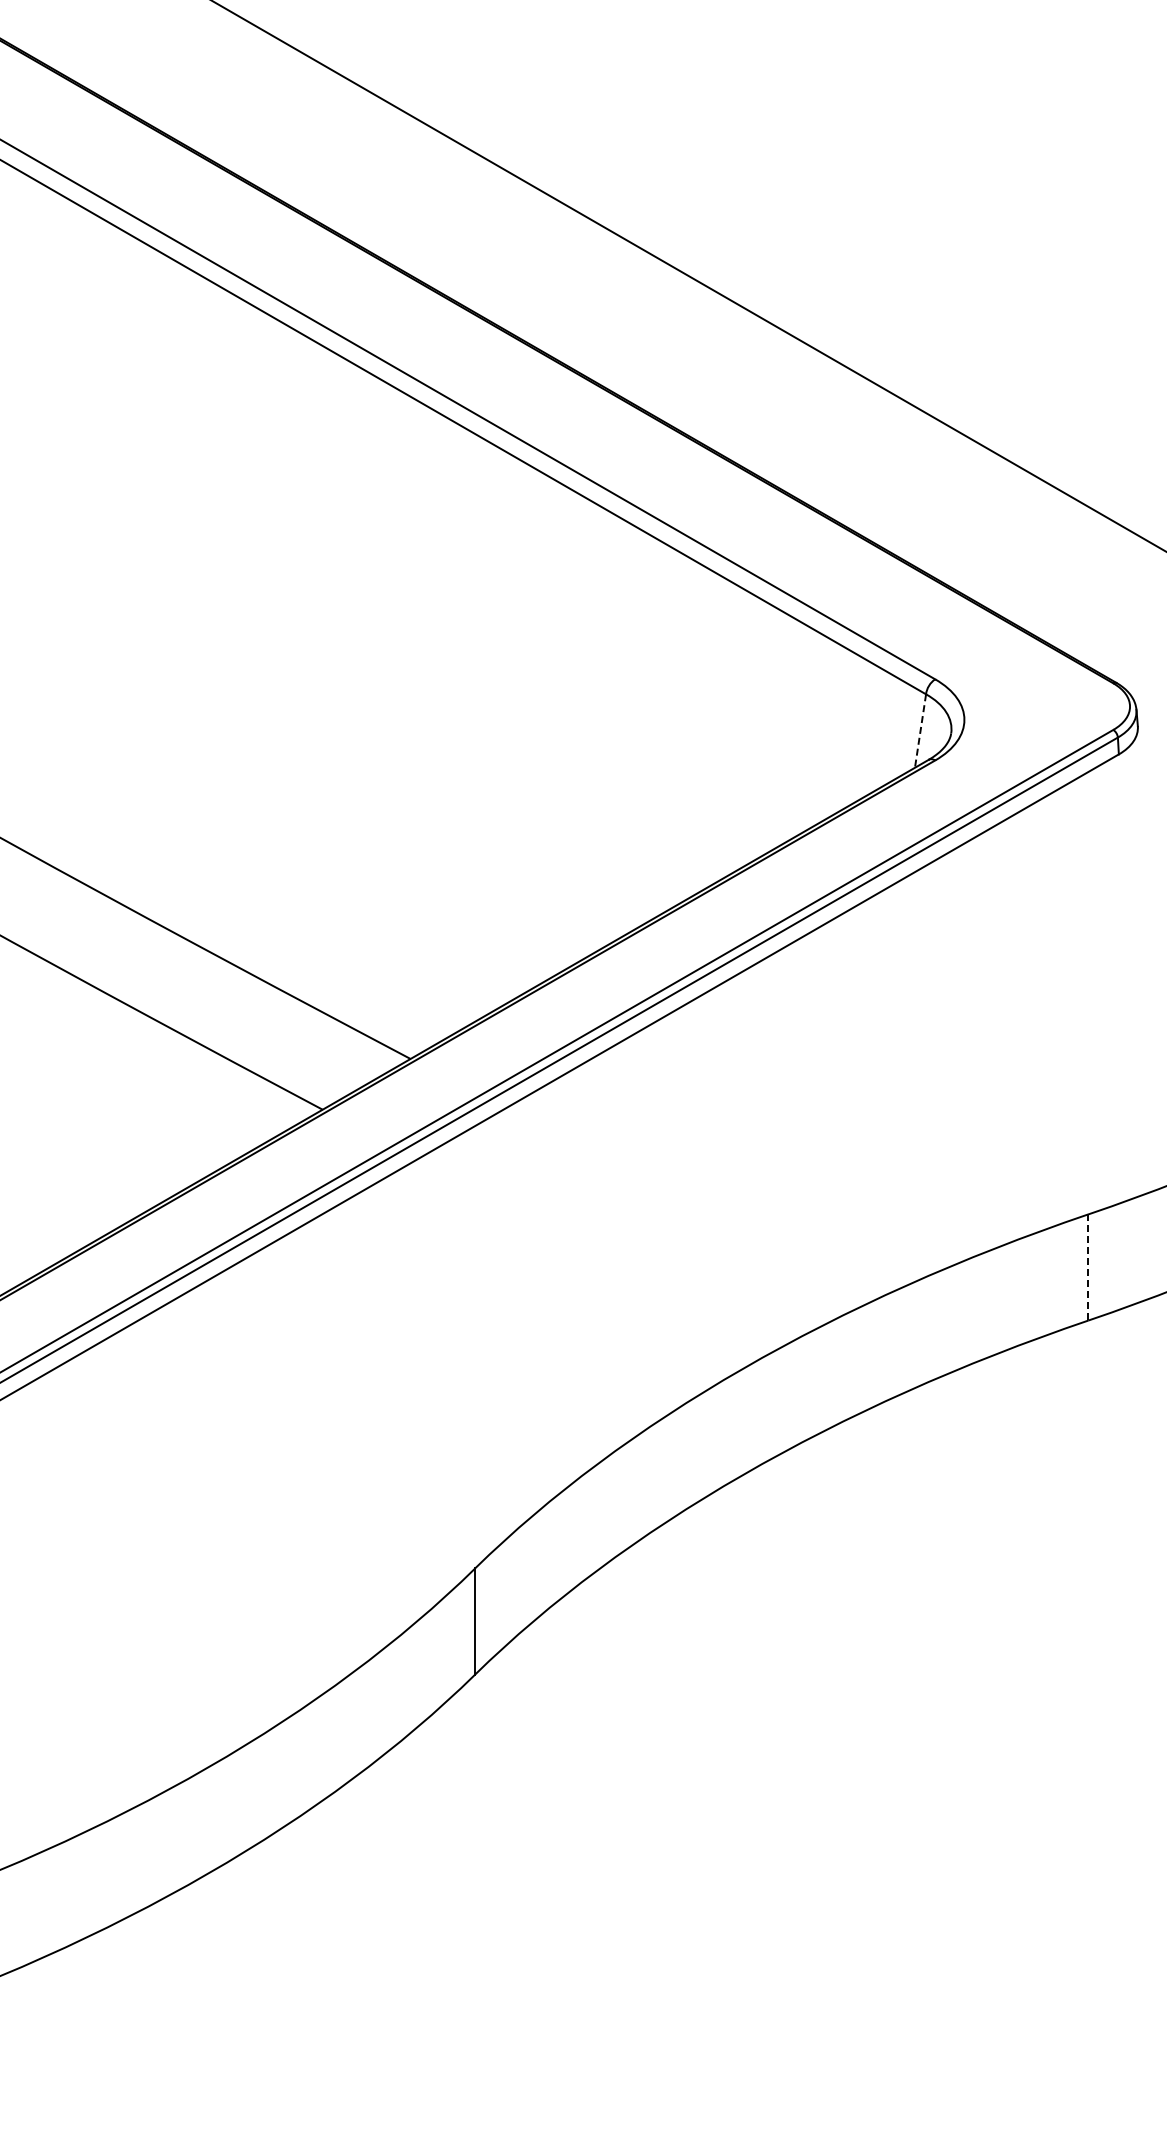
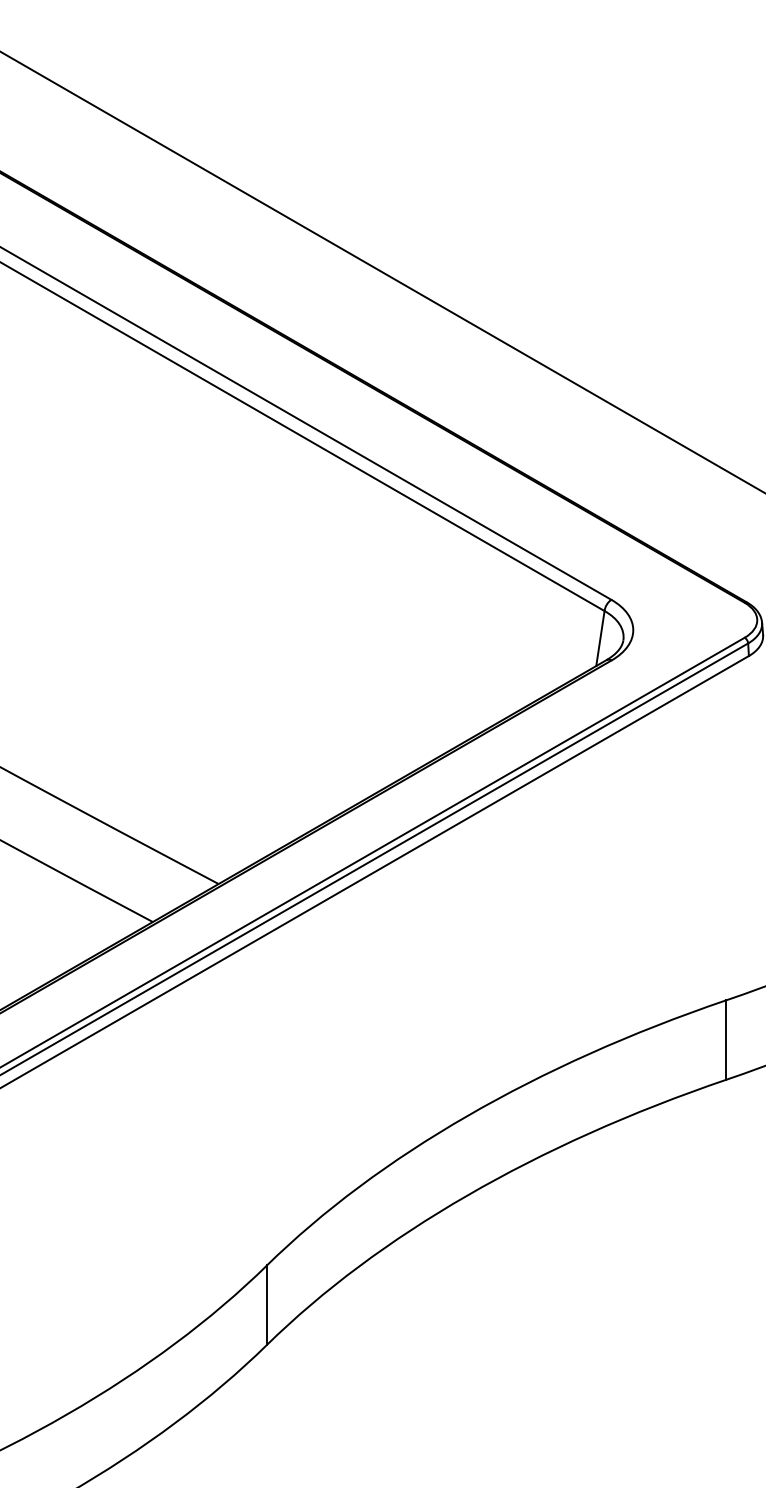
line: (920, 731) -> (600, 638), dashed -> solid
line: (1088, 1268) -> (726, 1040), dashed -> solid

